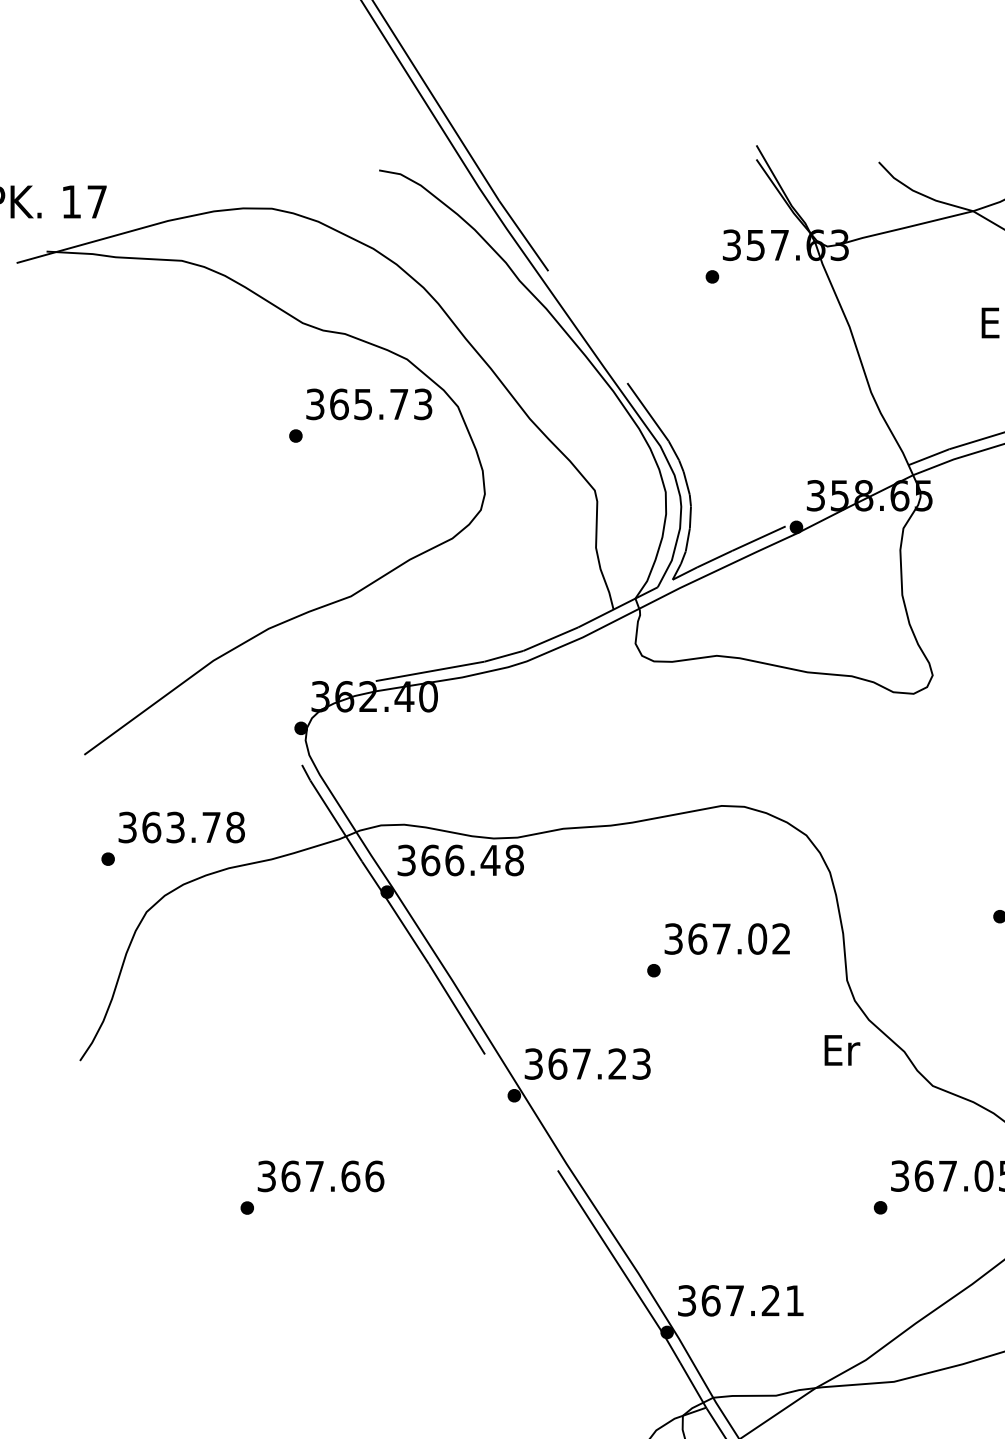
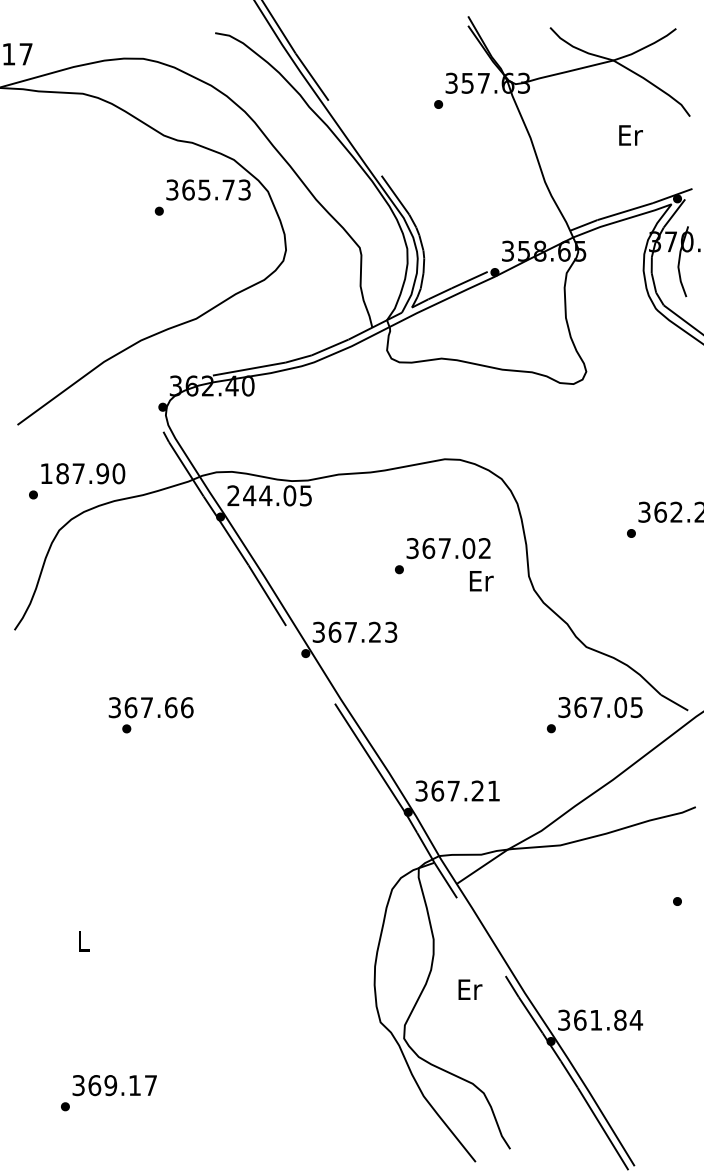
text: (181, 827) -> (82, 473), 363.78 -> 187.90
text: (460, 859) -> (269, 495), 366.48 -> 244.05
text: (841, 1050) -> (481, 581), moved
text: (319, 1176) -> (150, 707), moved

